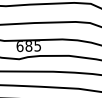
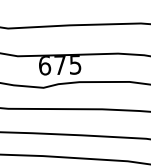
text: (28, 46) -> (59, 65), 685 -> 675

